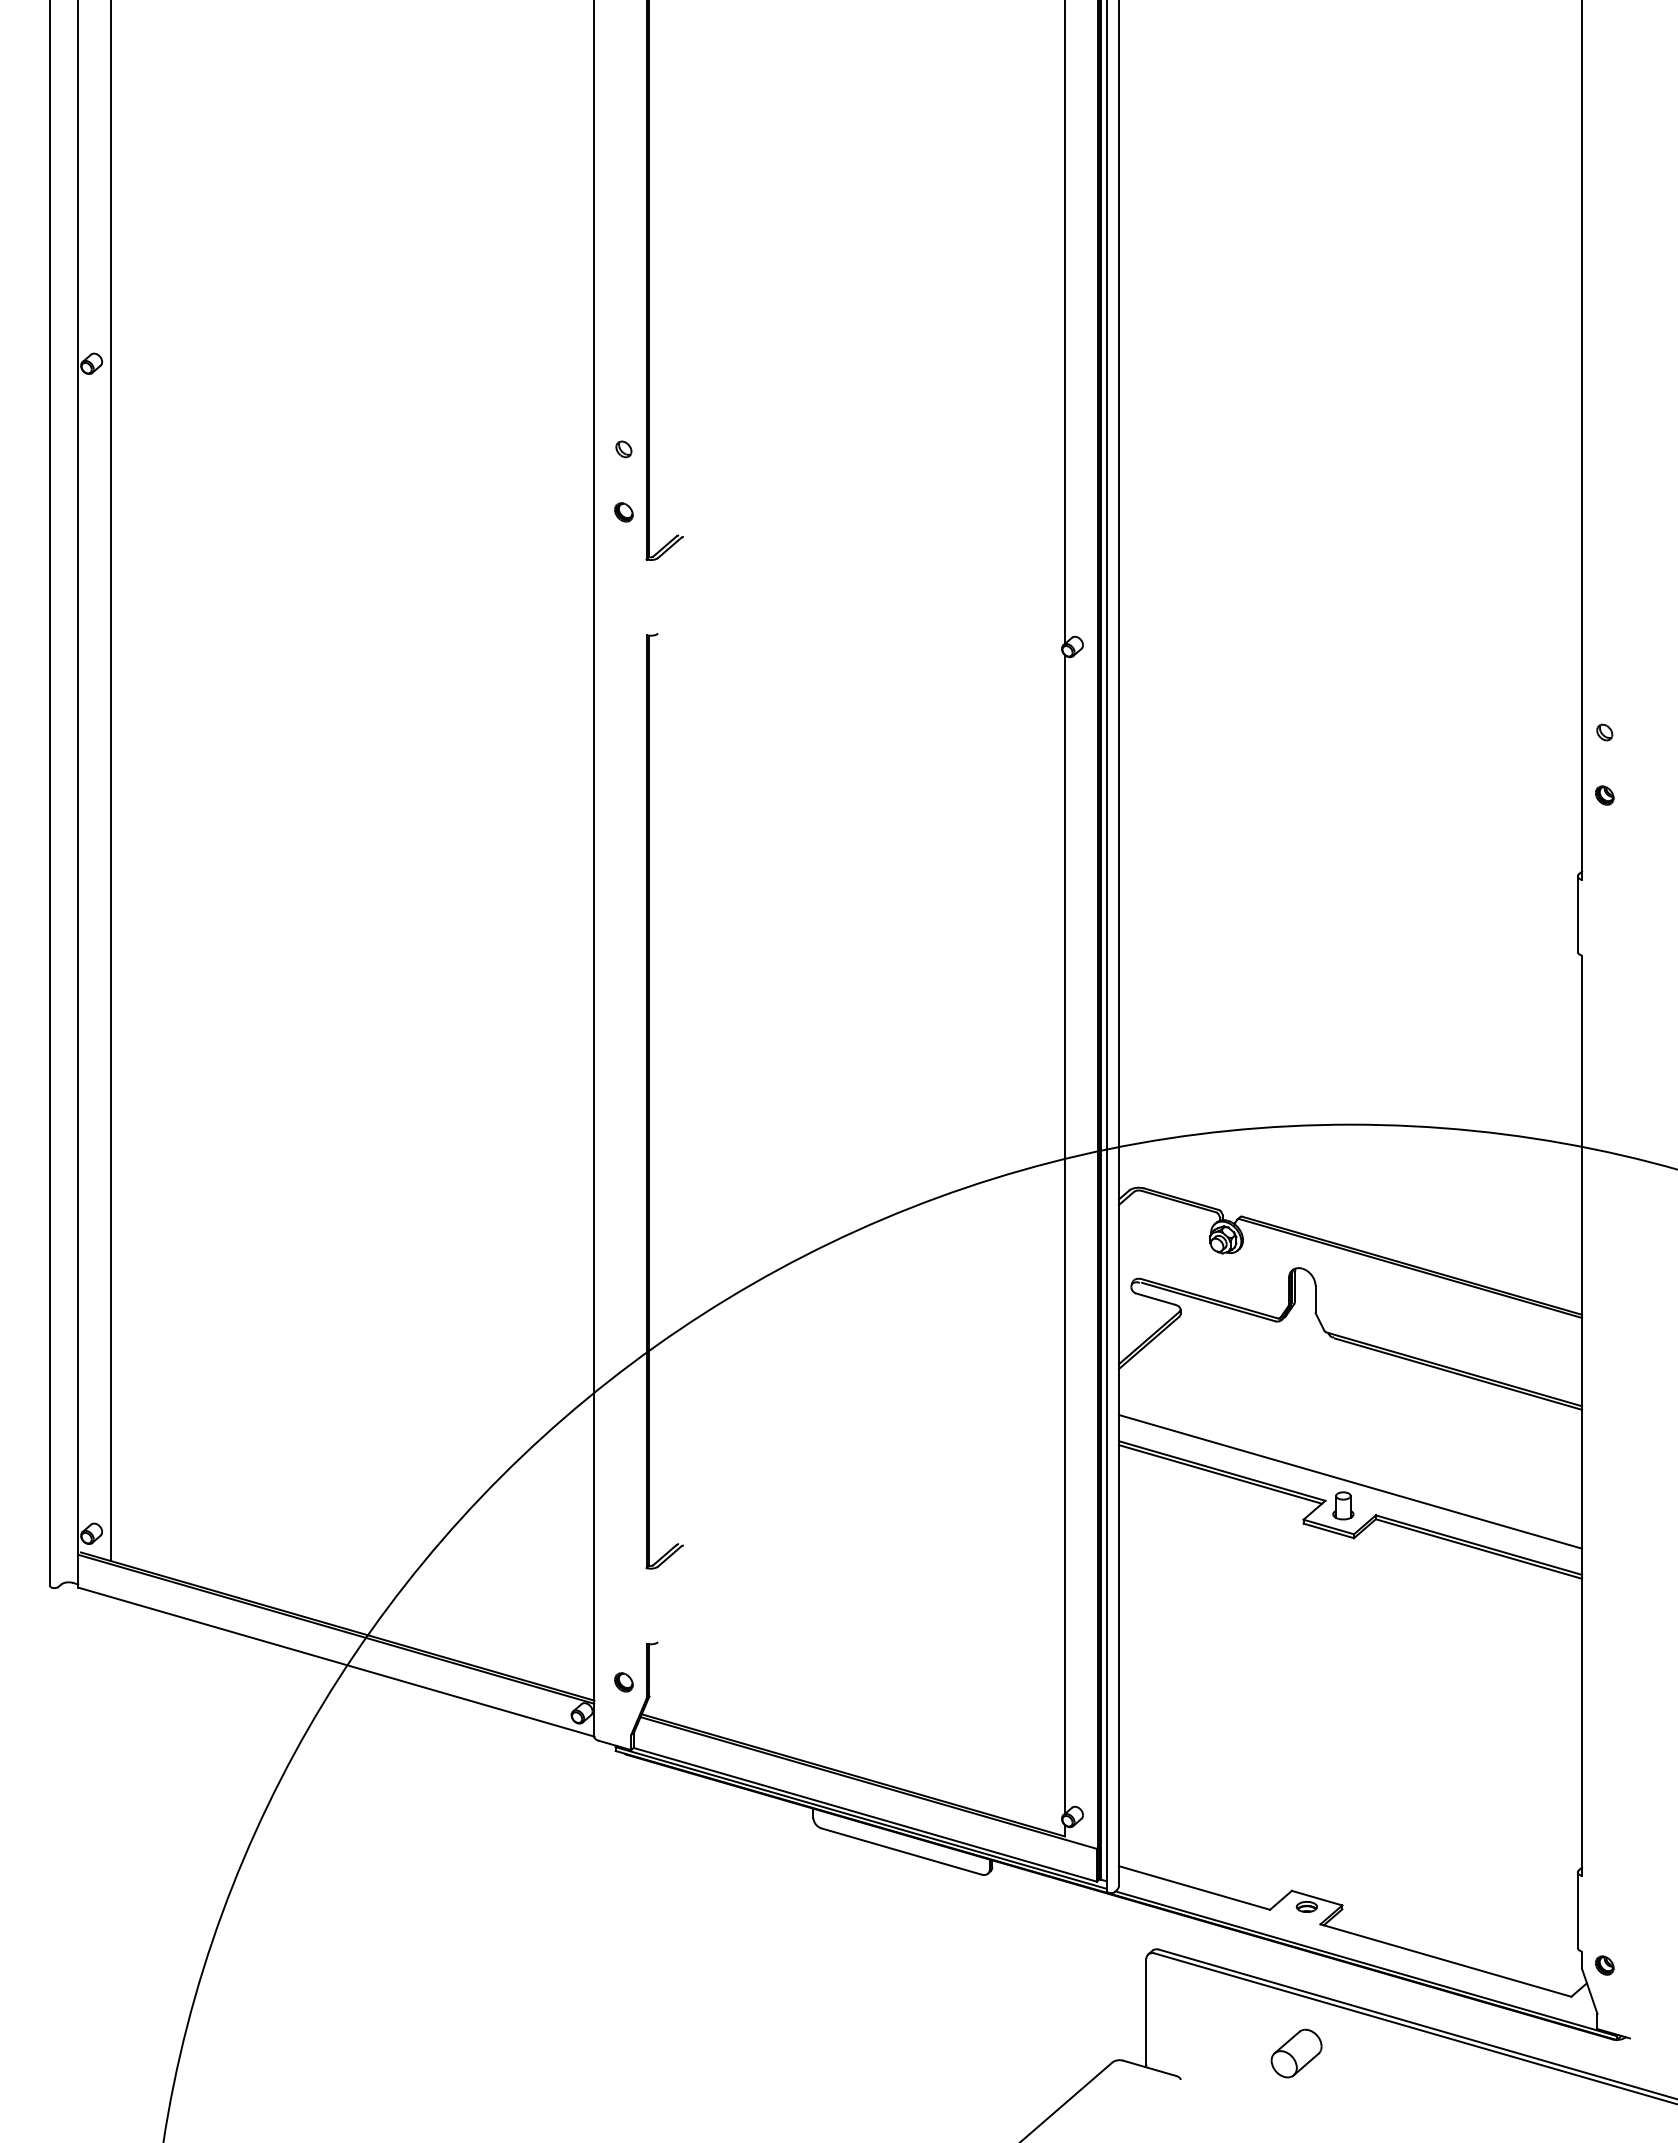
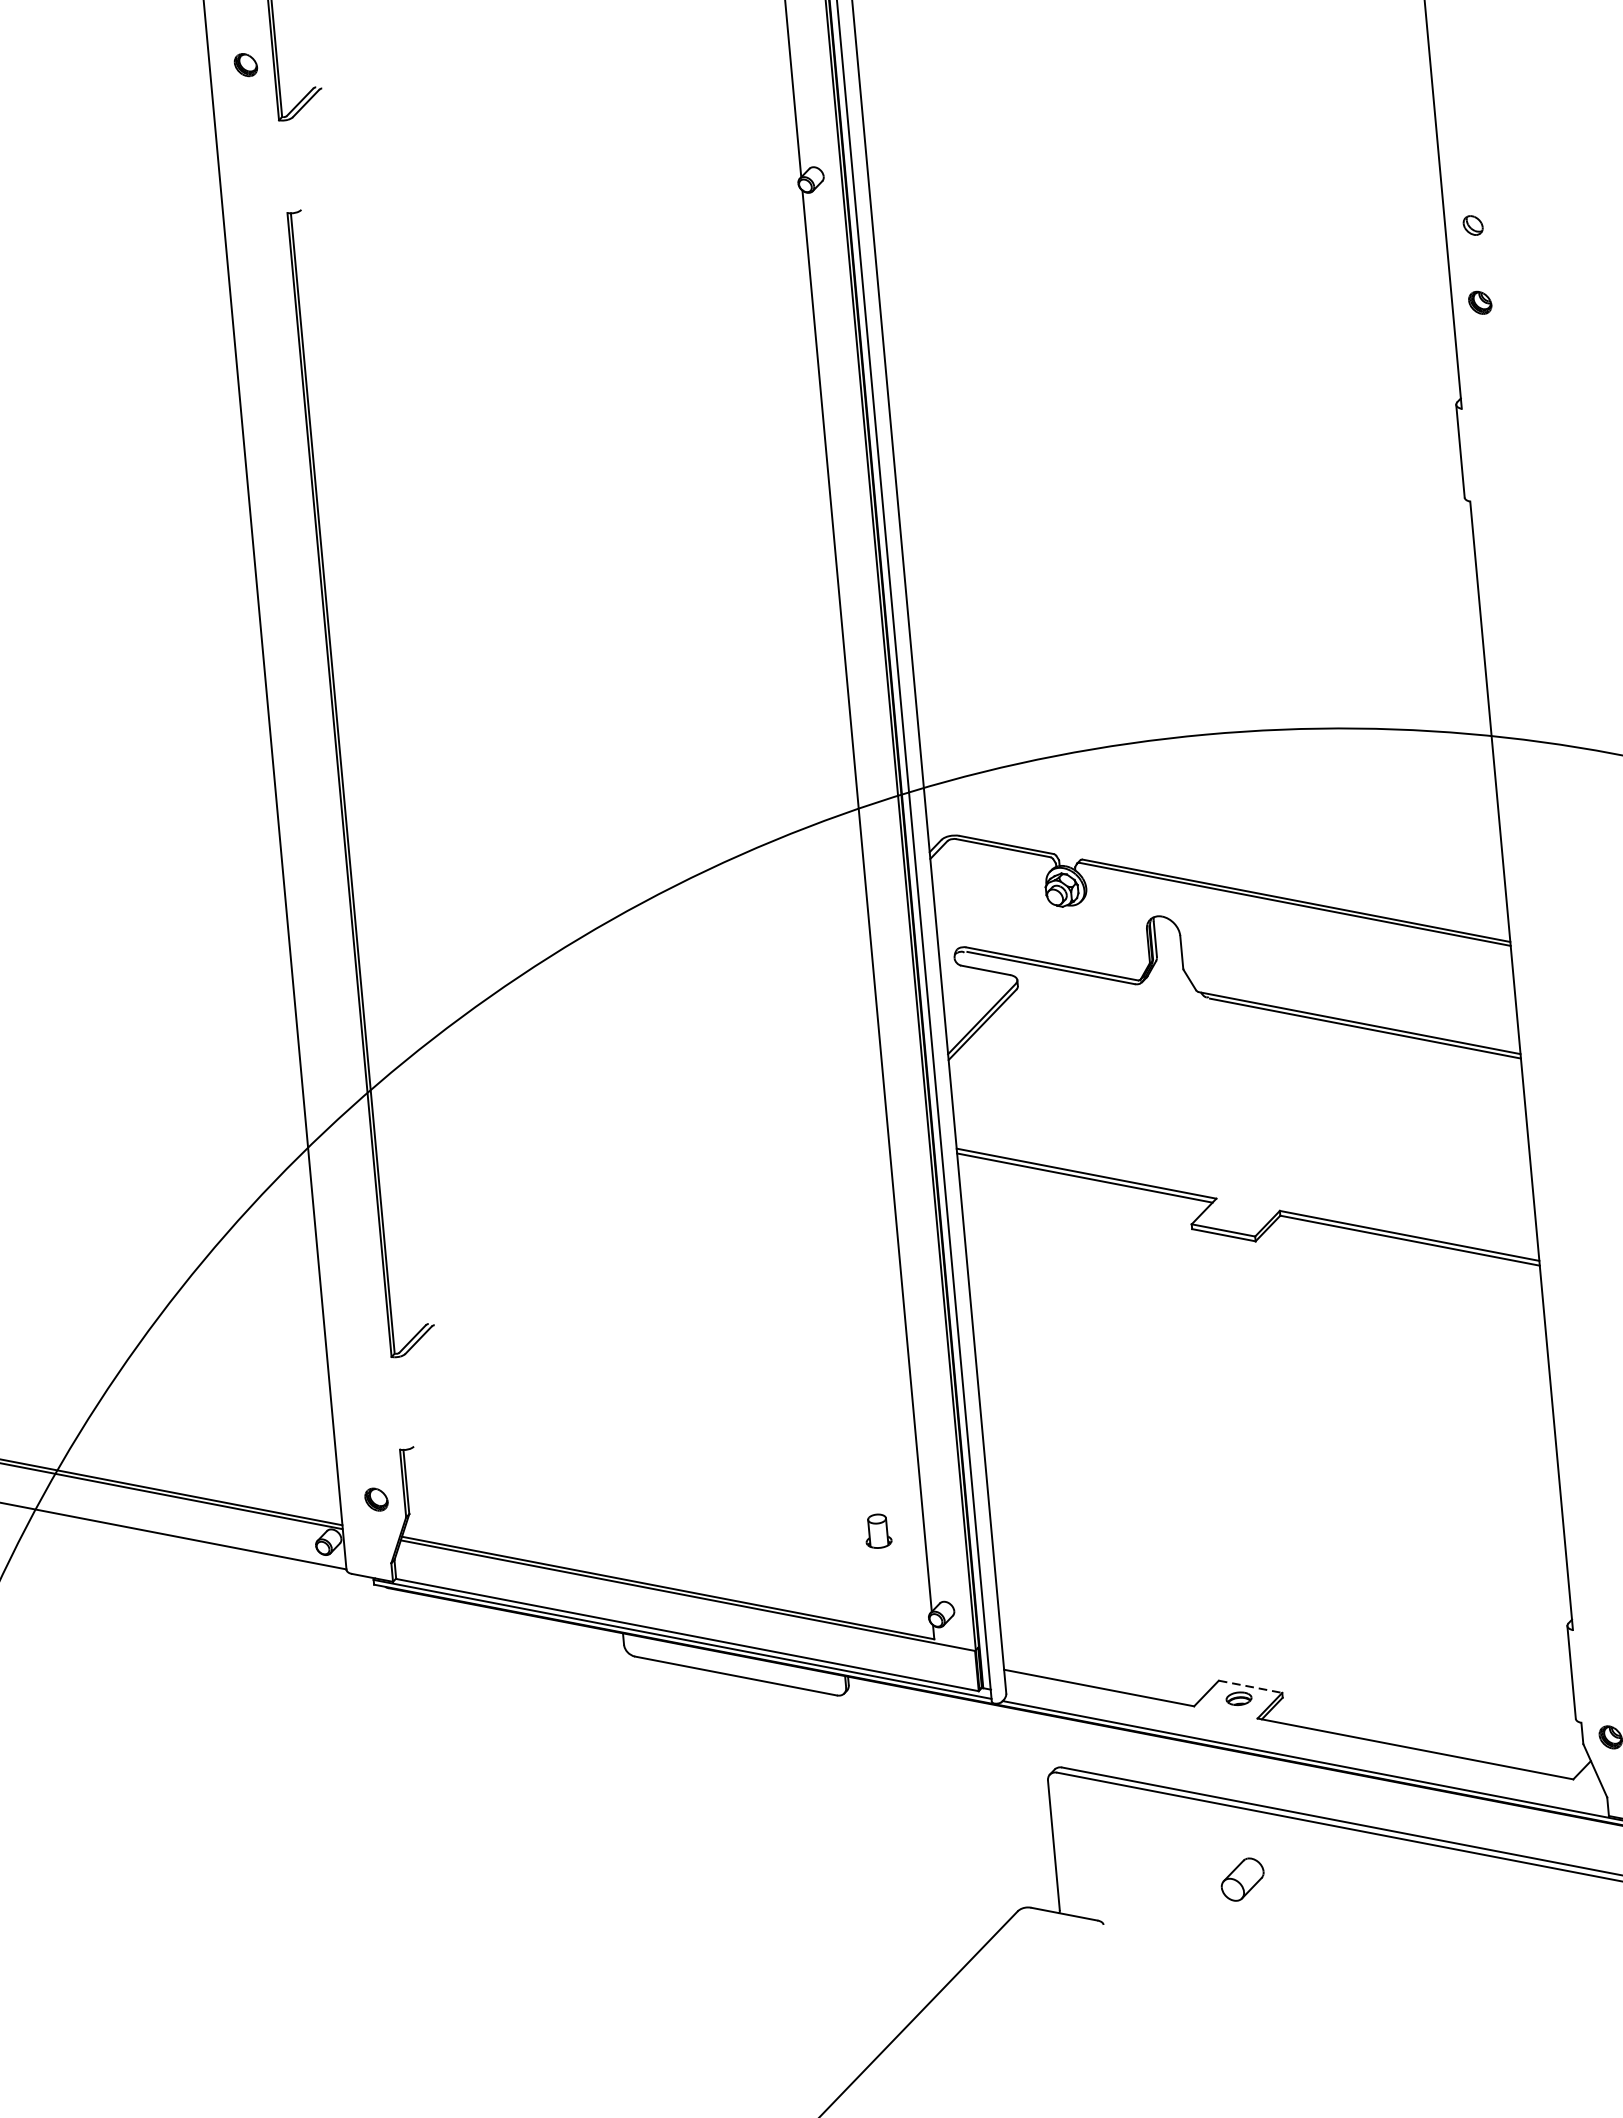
line: (1350, 1481) -> (1244, 1172), removed
part: (1343, 1505) -> (878, 1530), moved
line: (1317, 1898) -> (1251, 1687), solid -> dashed
part: (1296, 2053) -> (1242, 1879), size x0.7

